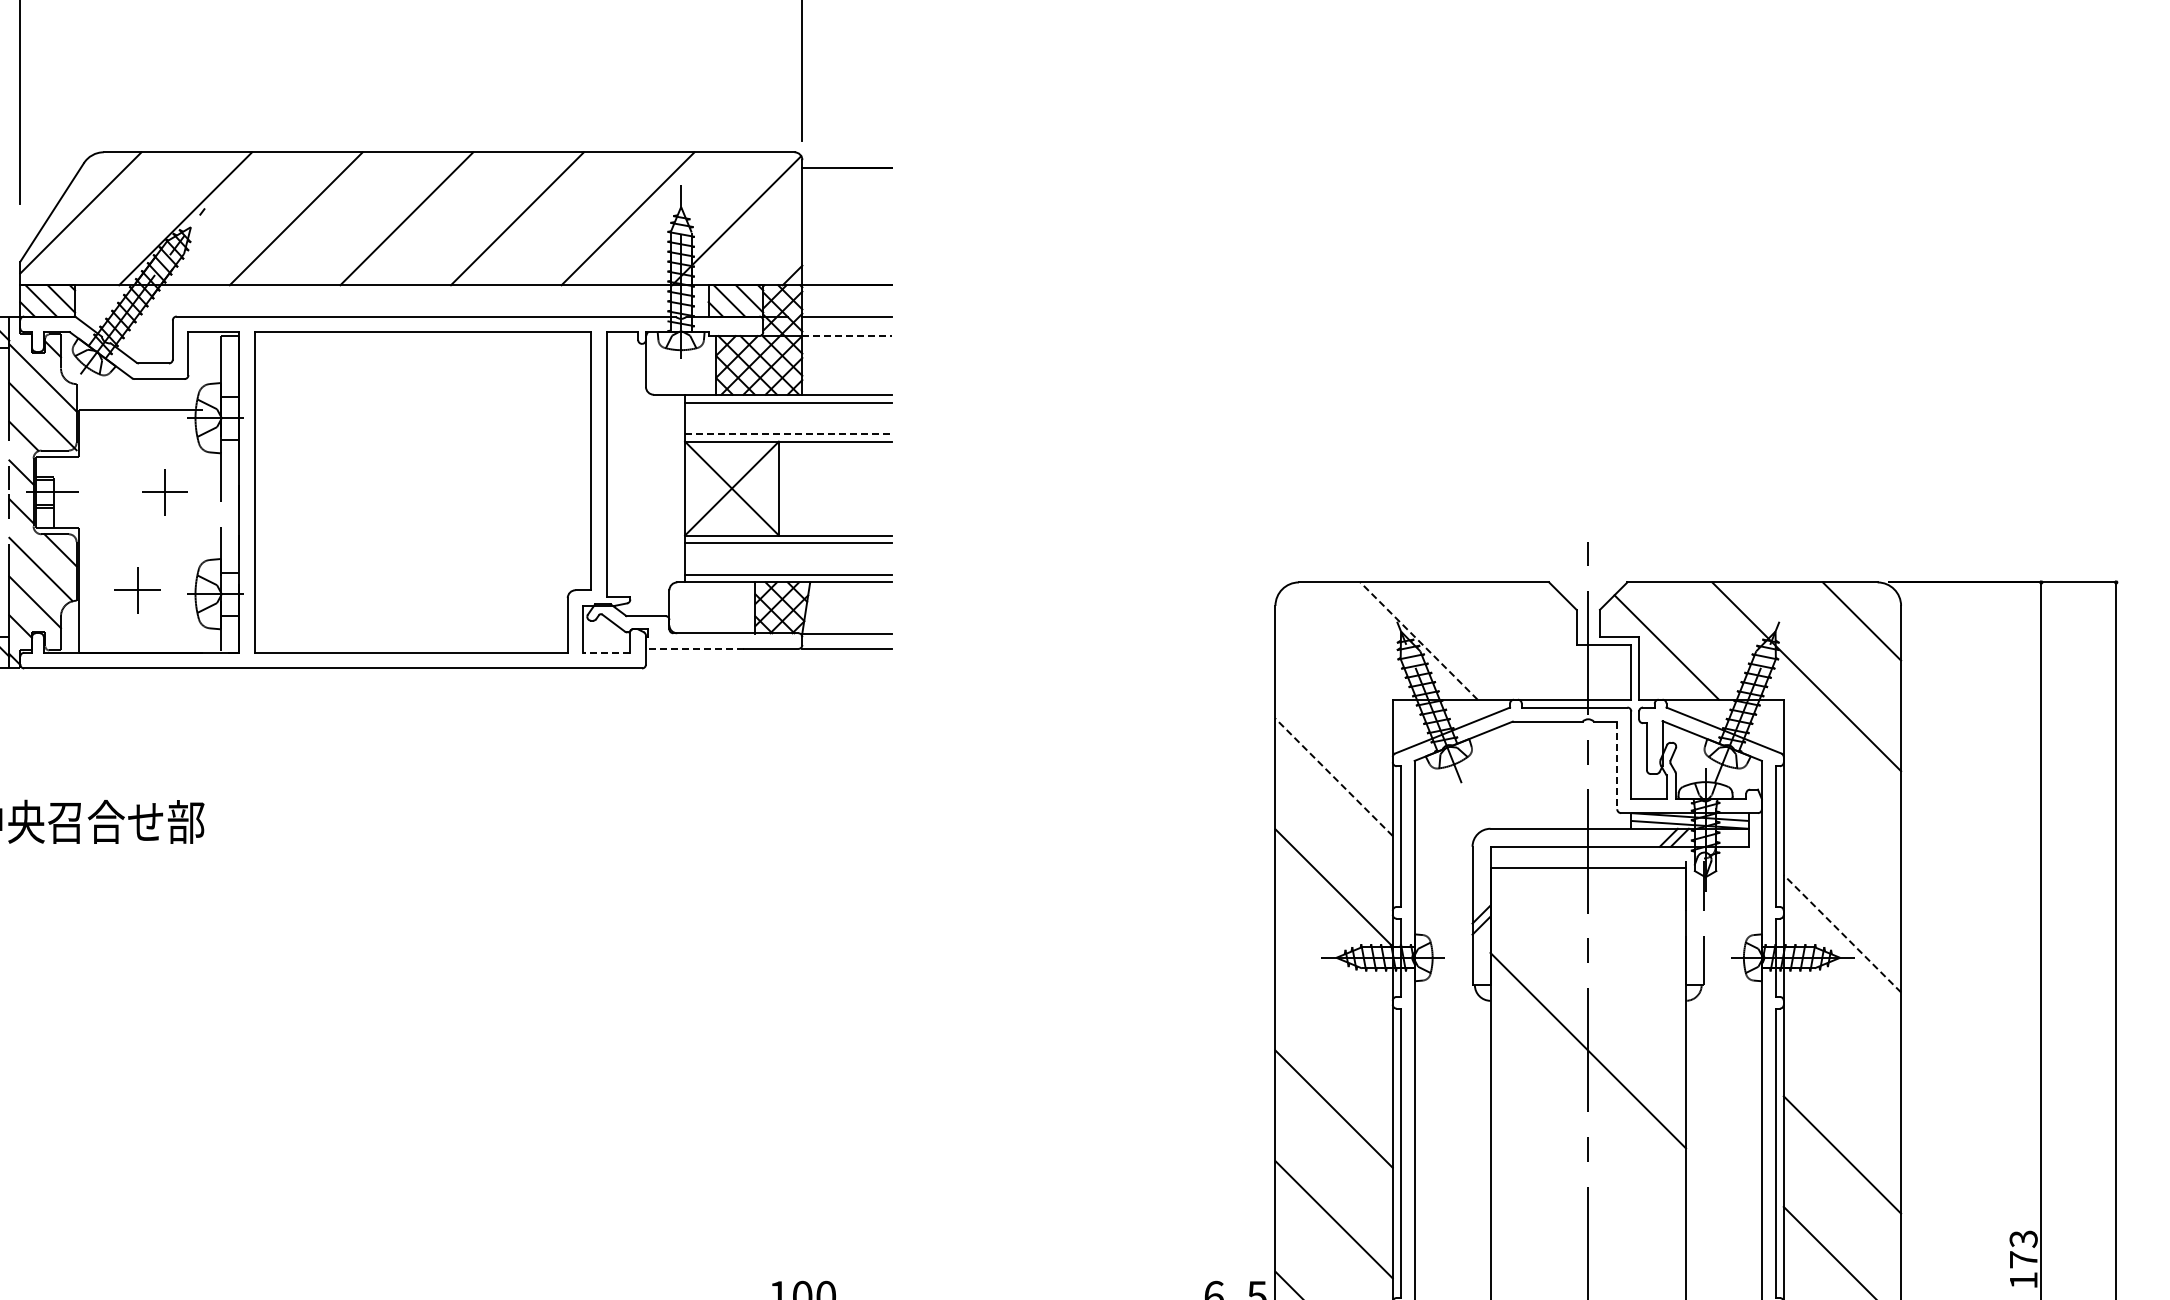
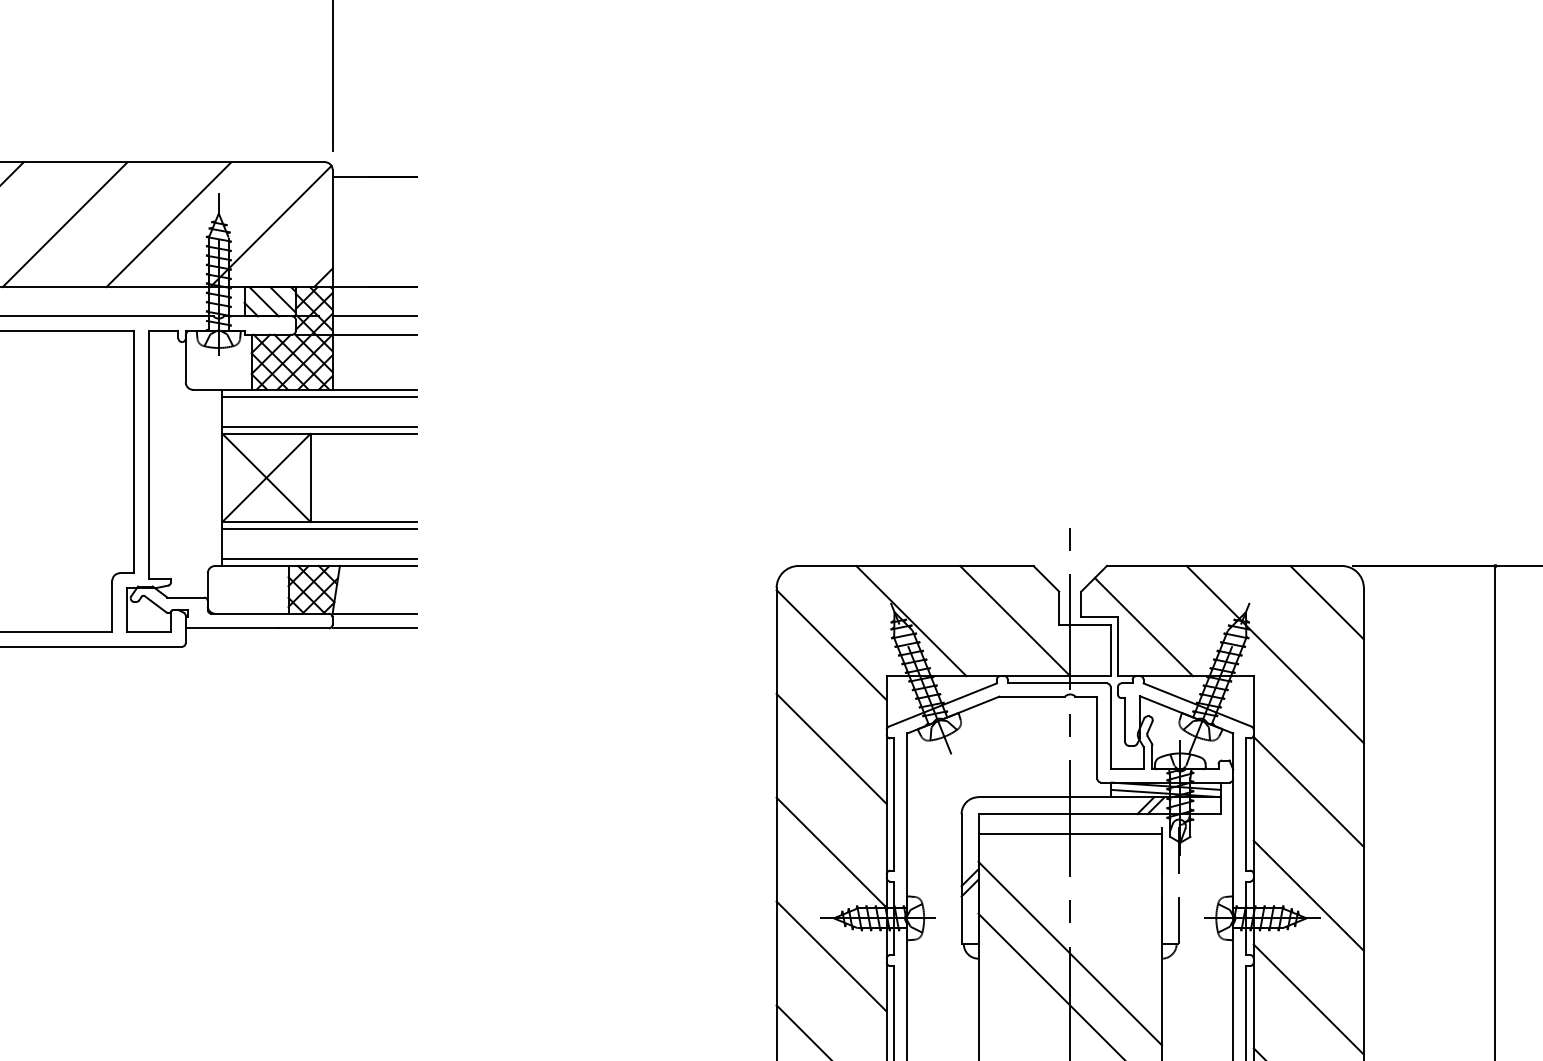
line: (847, 336) -> (374, 335), dashed -> solid
line: (788, 433) -> (319, 426), dashed -> solid
line: (1529, 640) -> (1015, 620), added
line: (1419, 641) -> (911, 621), dashed -> solid
line: (694, 648) -> (231, 628), dashed -> solid
line: (606, 652) -> (148, 631), dashed -> solid
line: (1333, 666) -> (831, 644), added
line: (1617, 765) -> (1097, 737), dashed -> solid
line: (1334, 777) -> (832, 749), dashed -> solid
line: (1842, 822) -> (1308, 791), added
line: (1842, 933) -> (1308, 895), dashed -> solid
line: (1588, 995) -> (1070, 953), added
line: (1333, 998) -> (831, 956), added
line: (1842, 1044) -> (1308, 999), added

